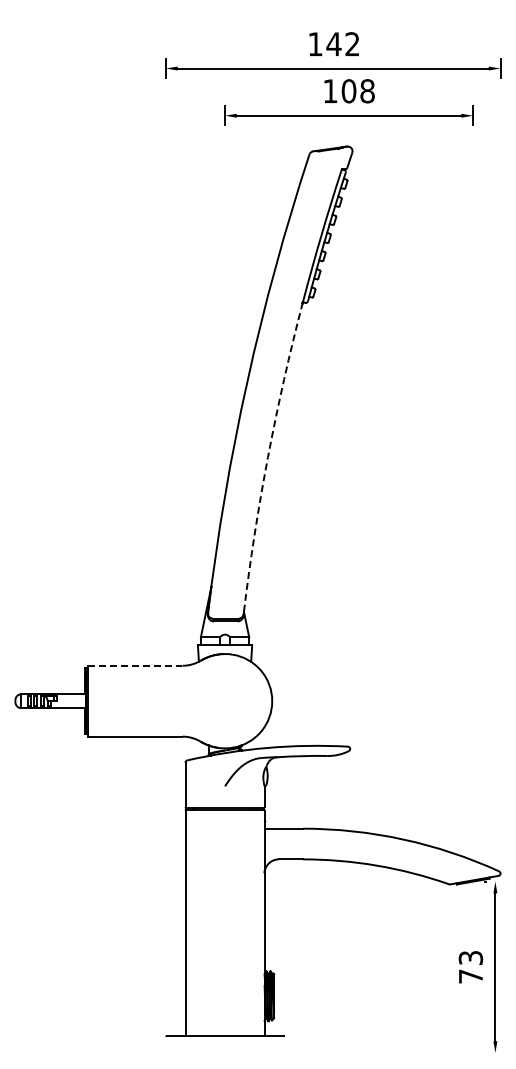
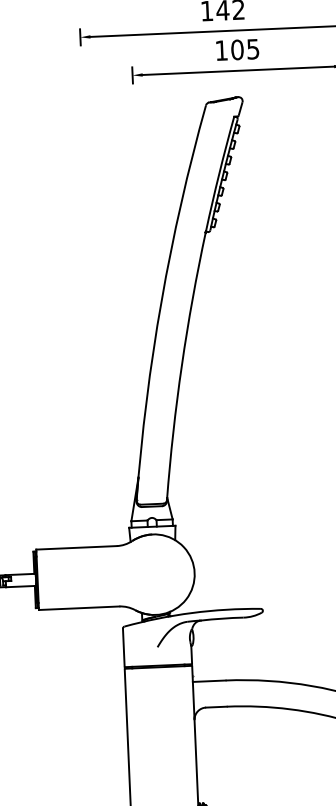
text: (367, 91) -> (253, 49), 108 -> 105
arc: (267, 457) -> (181, 365), dashed -> solid
line: (135, 665) -> (76, 547), dashed -> solid

